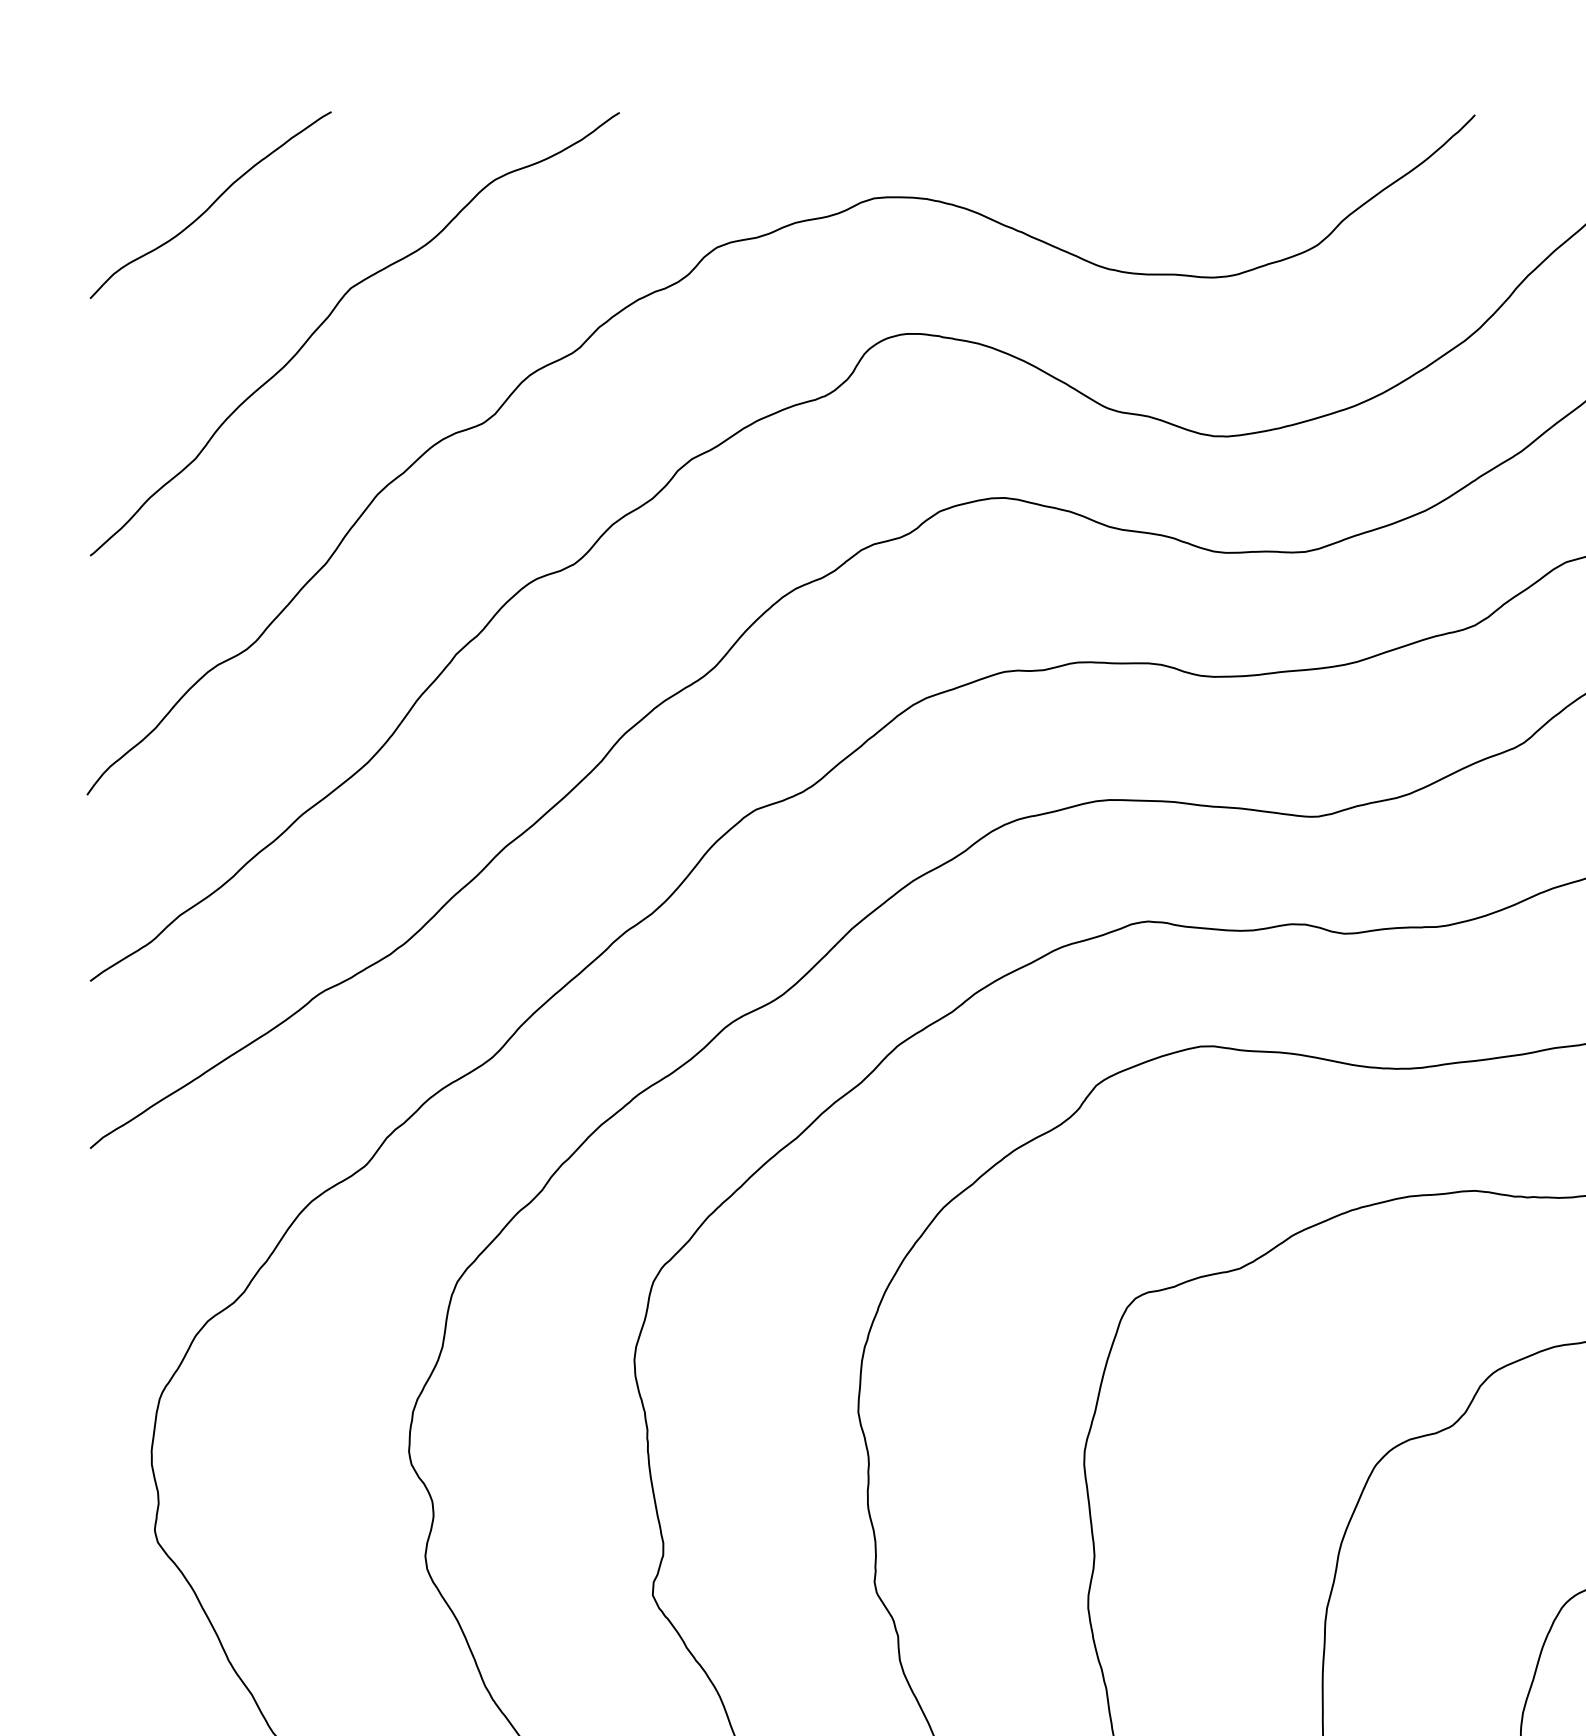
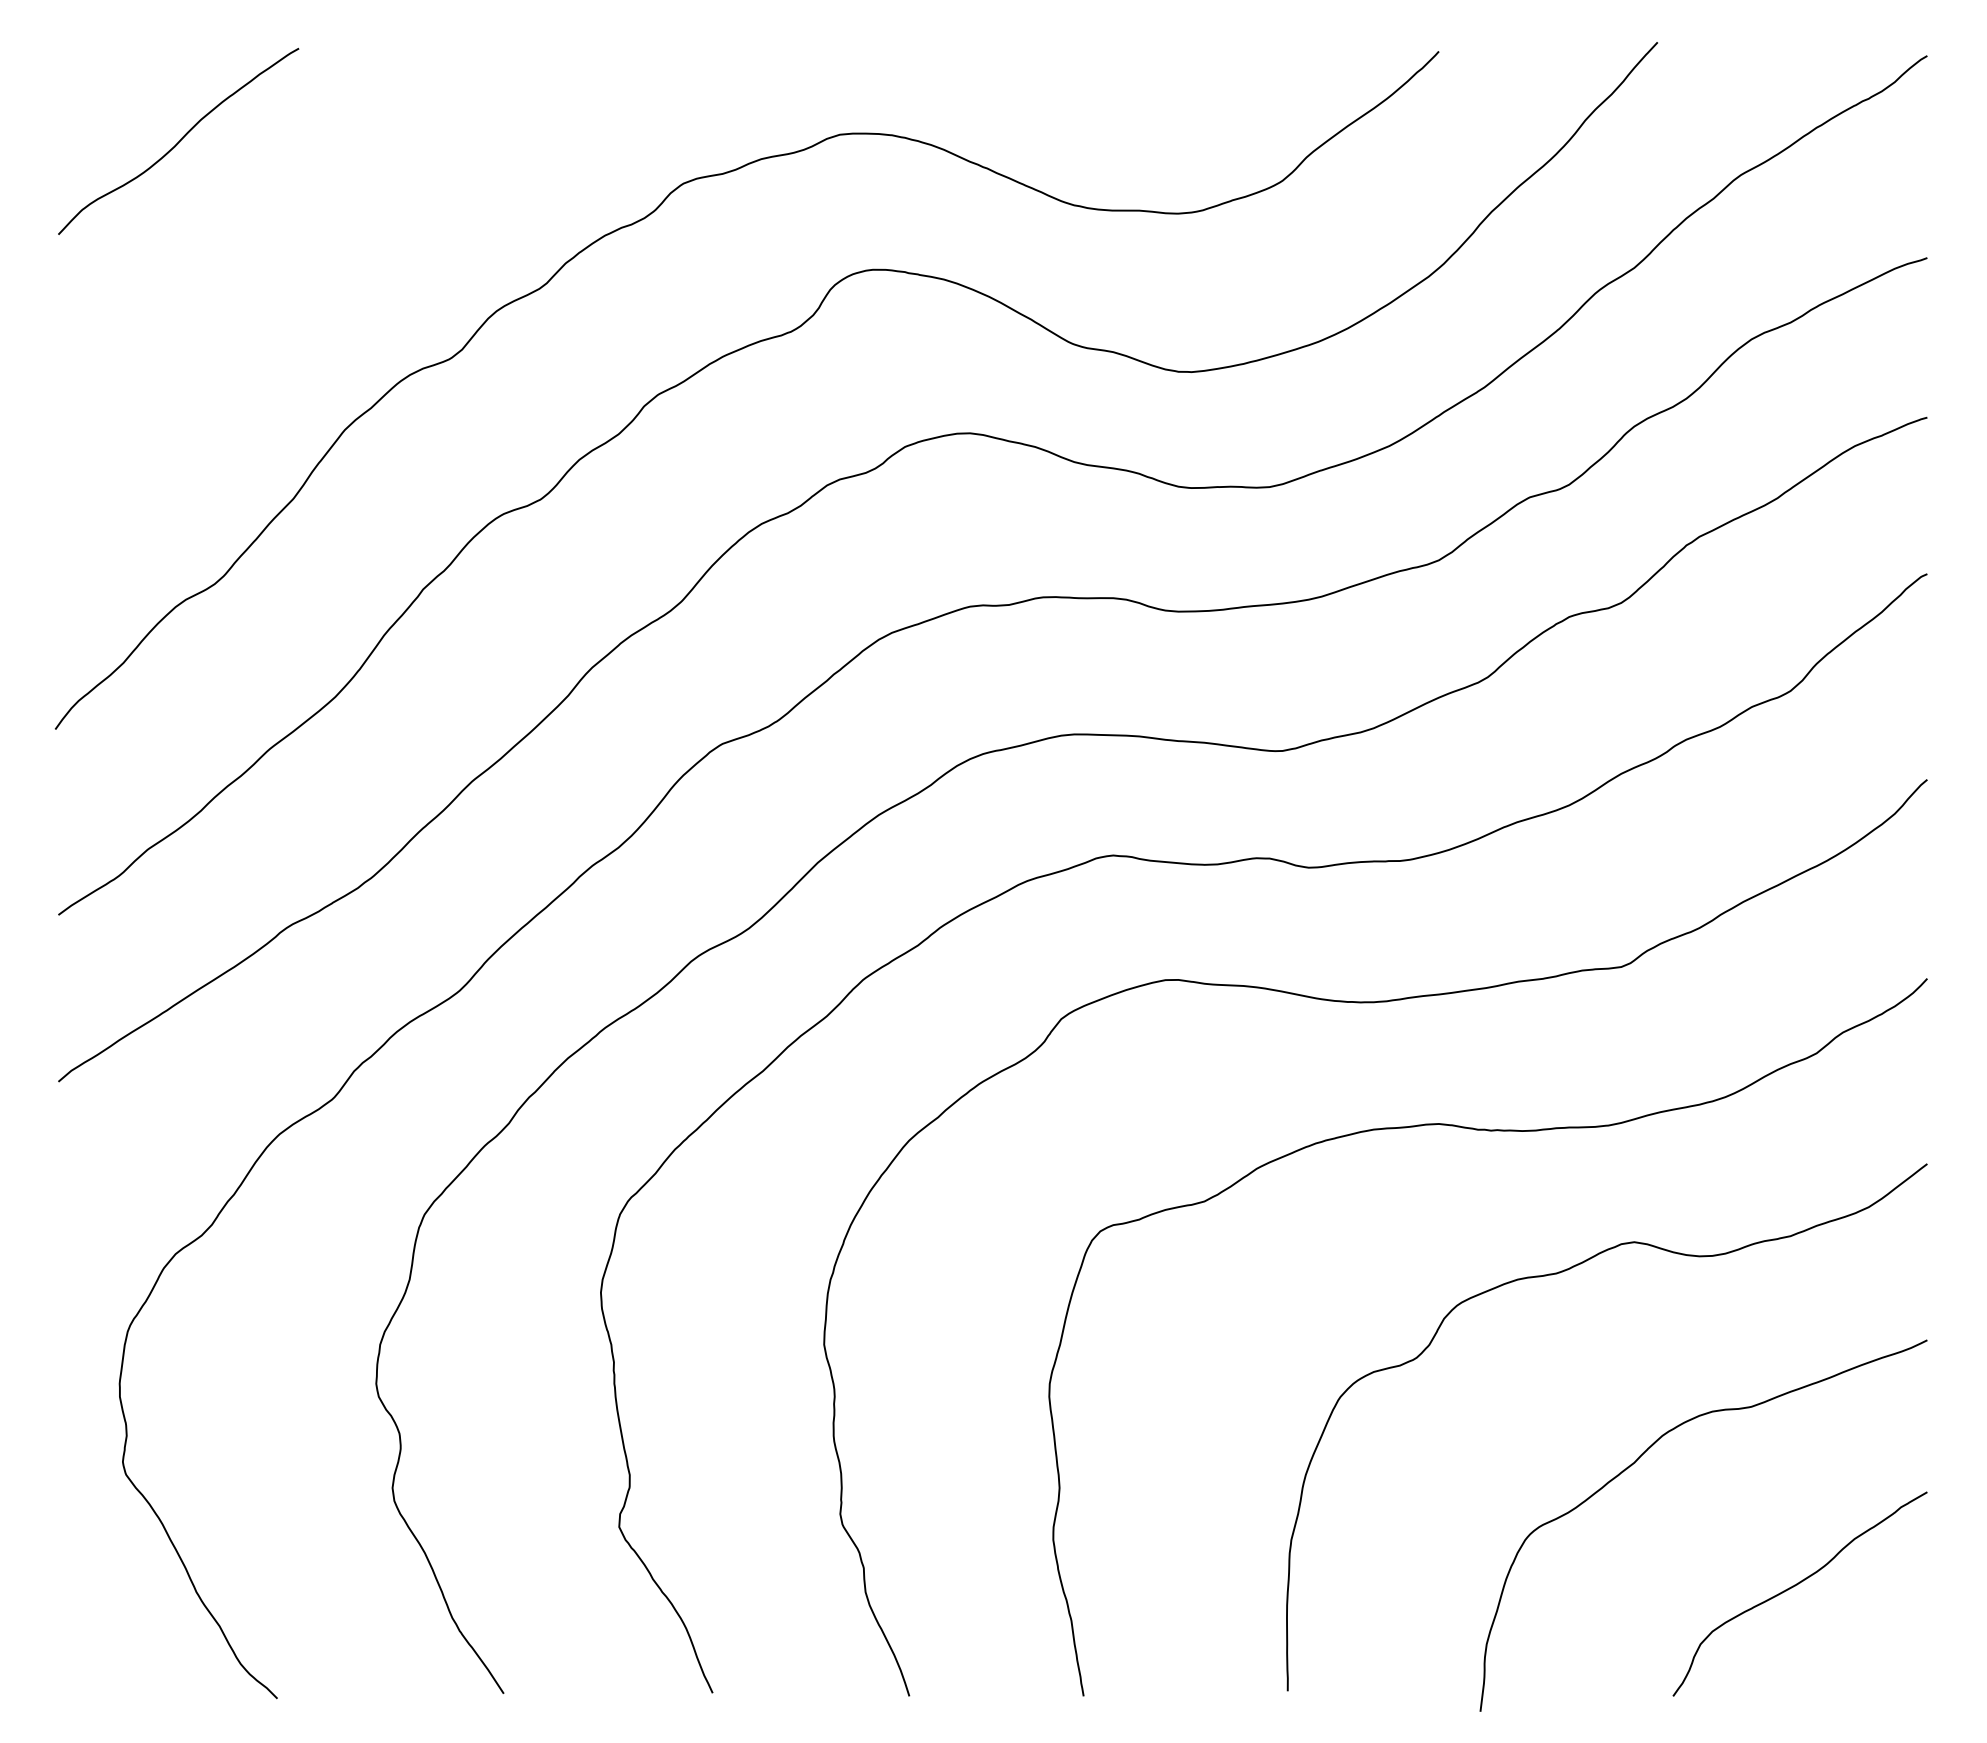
curve: (330, 316) -> (297, 252), removed

